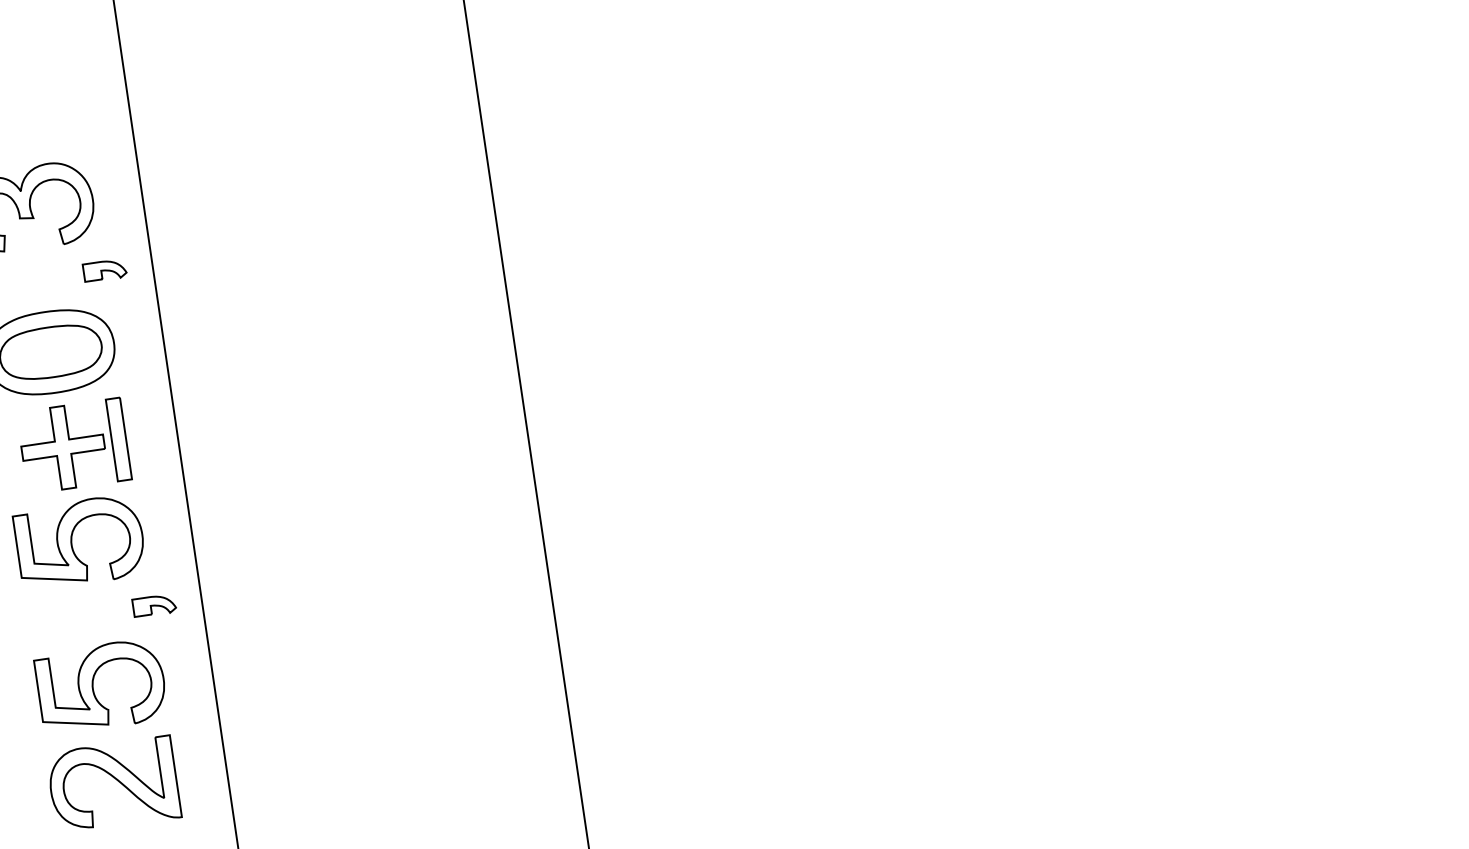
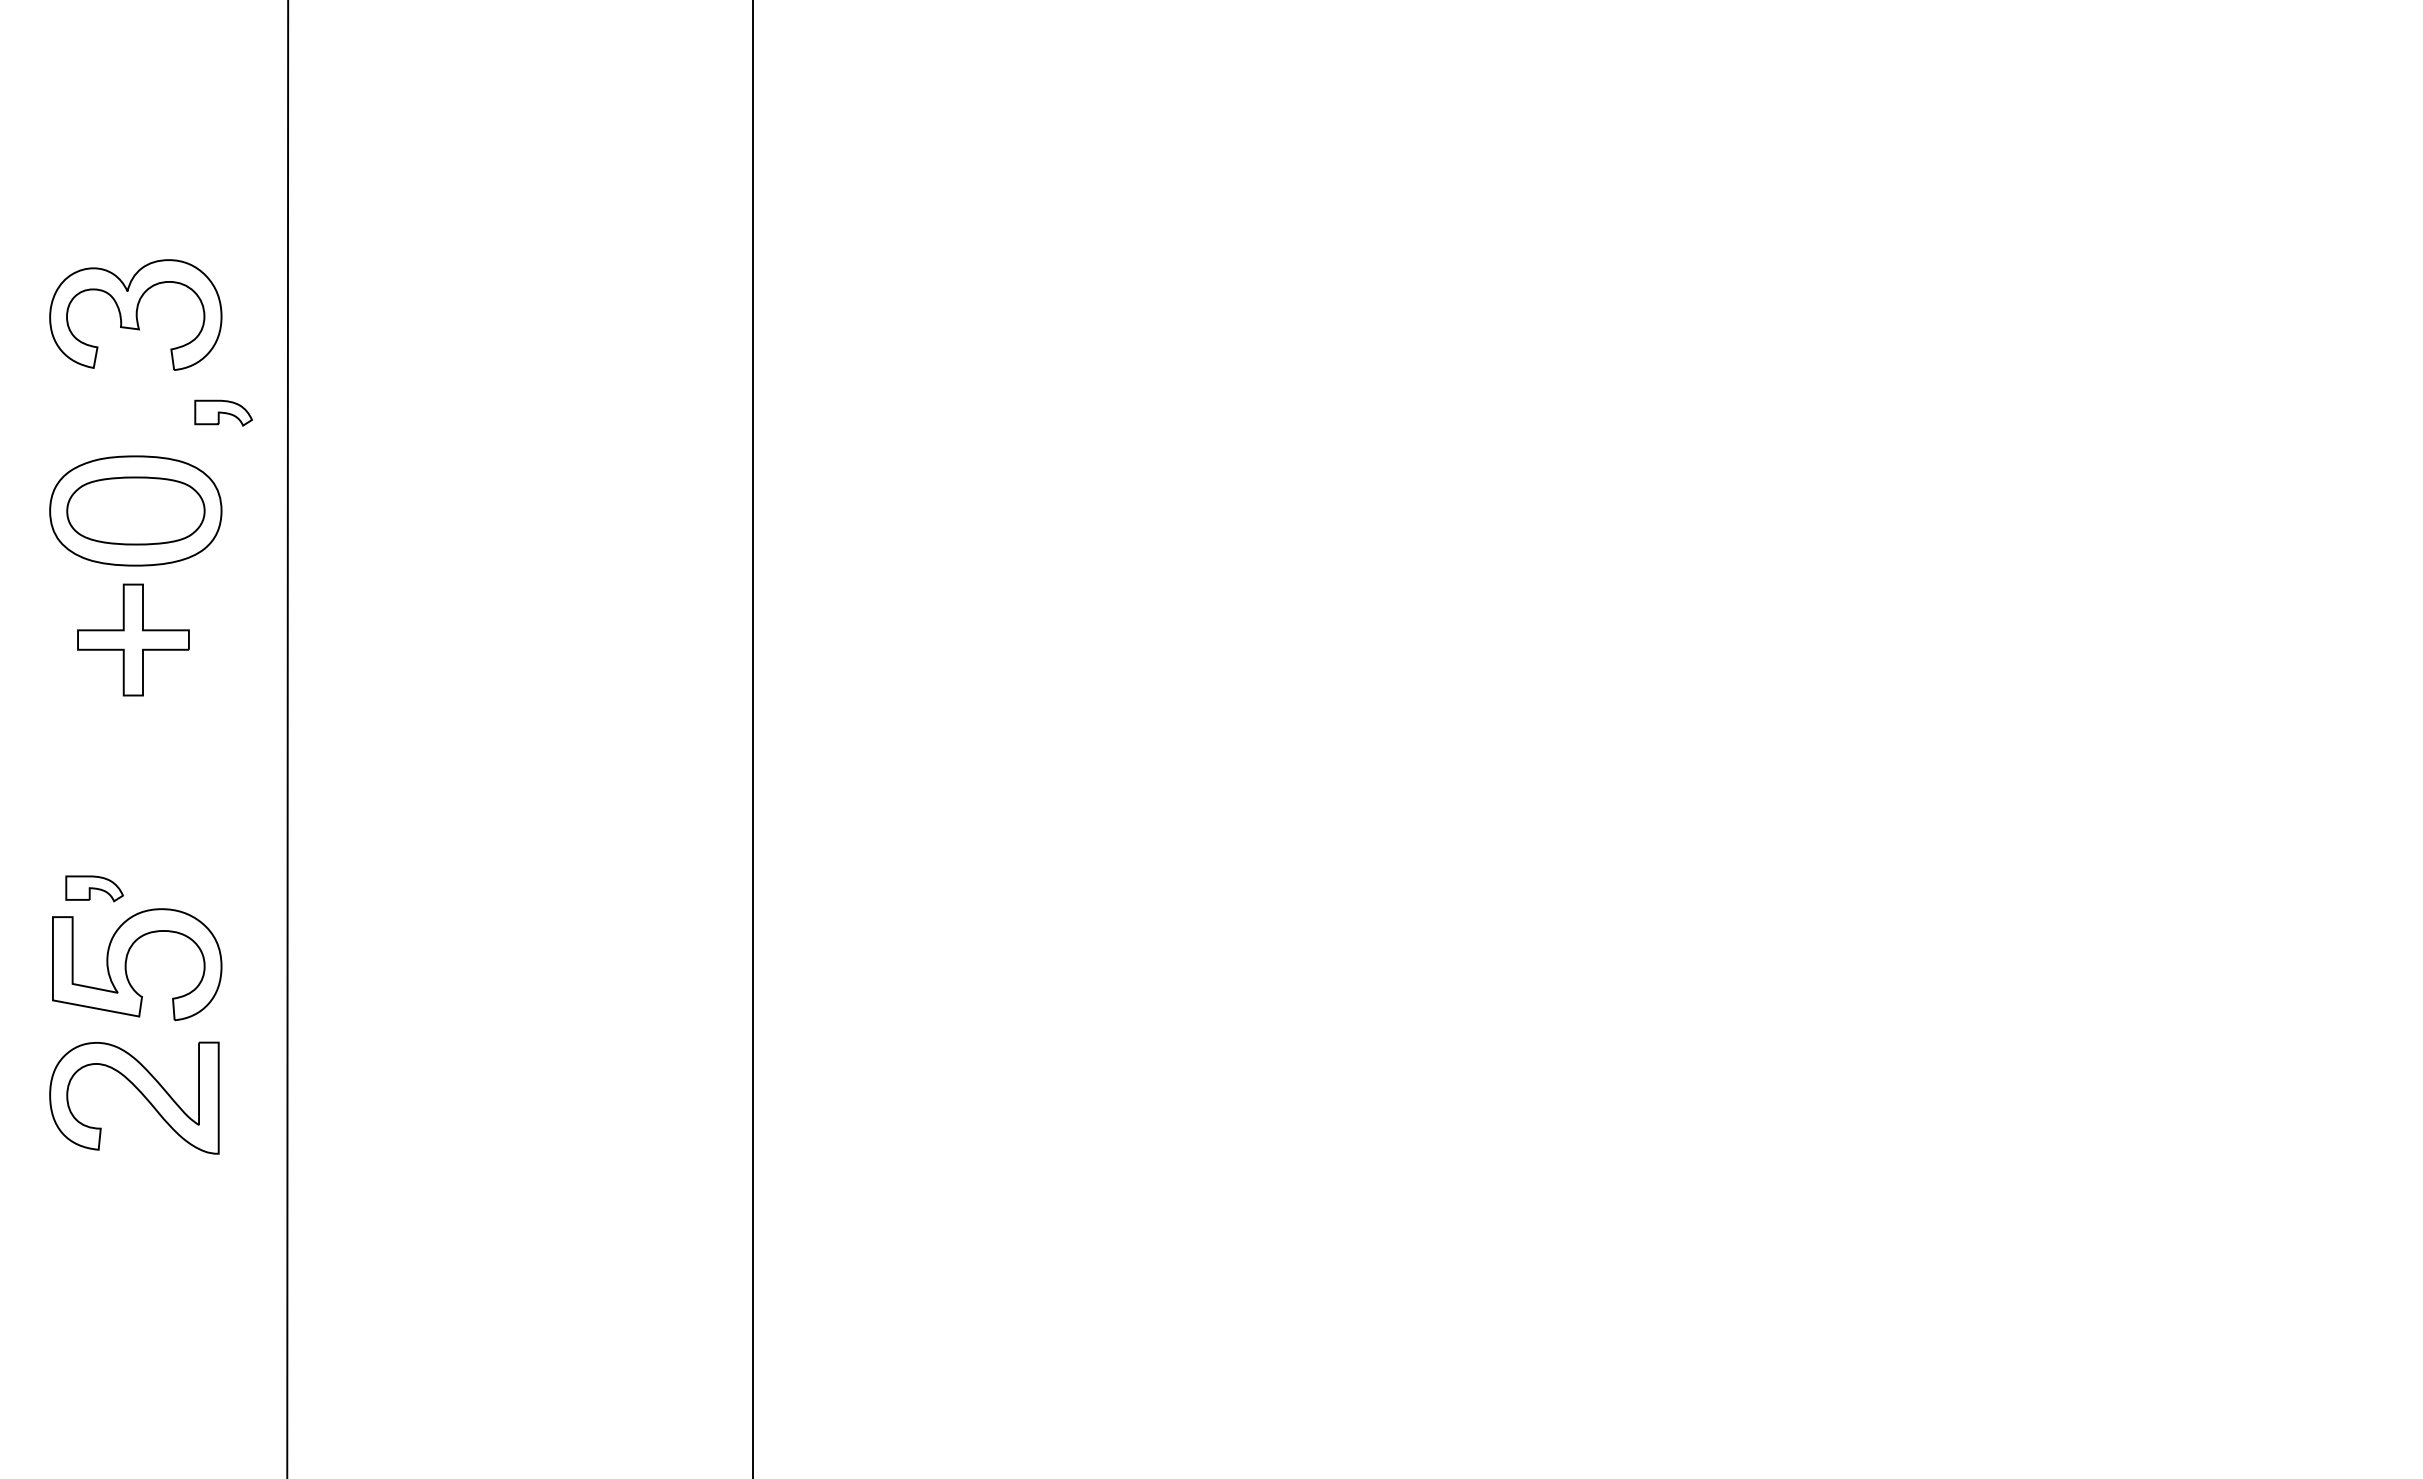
part: (119, 439) -> (209, 640), removed
part: (72, 540) -> (127, 764), removed
part: (154, 605) -> (94, 888), moved

